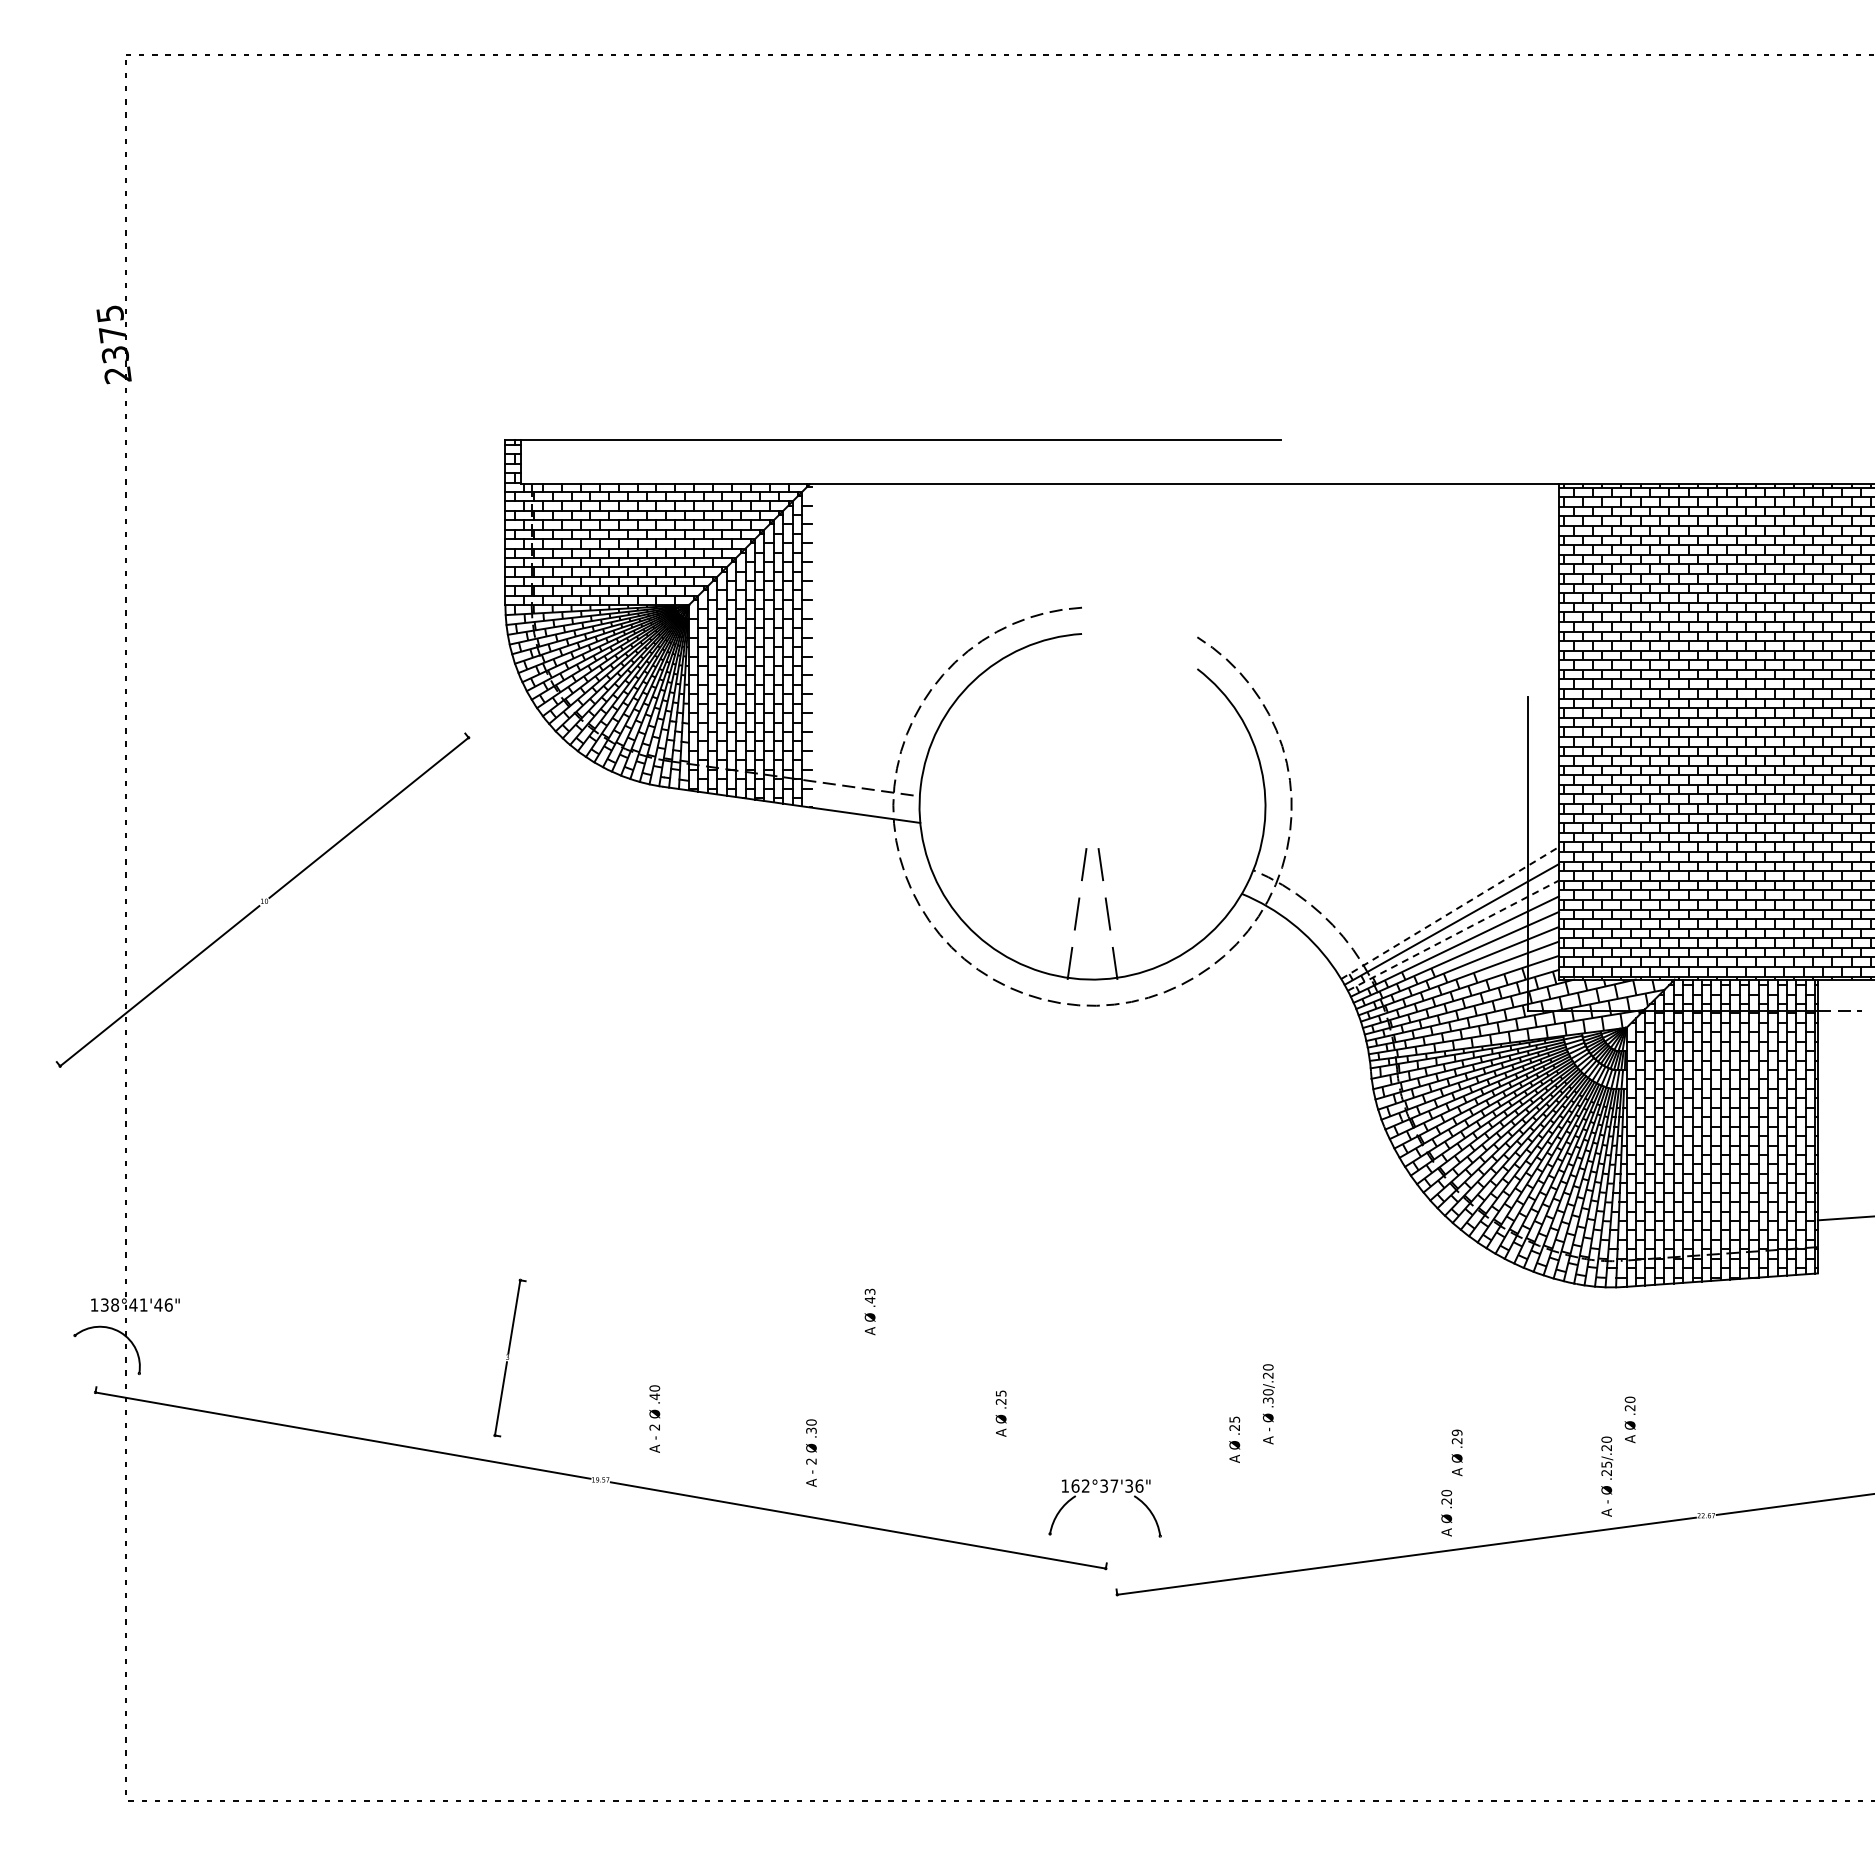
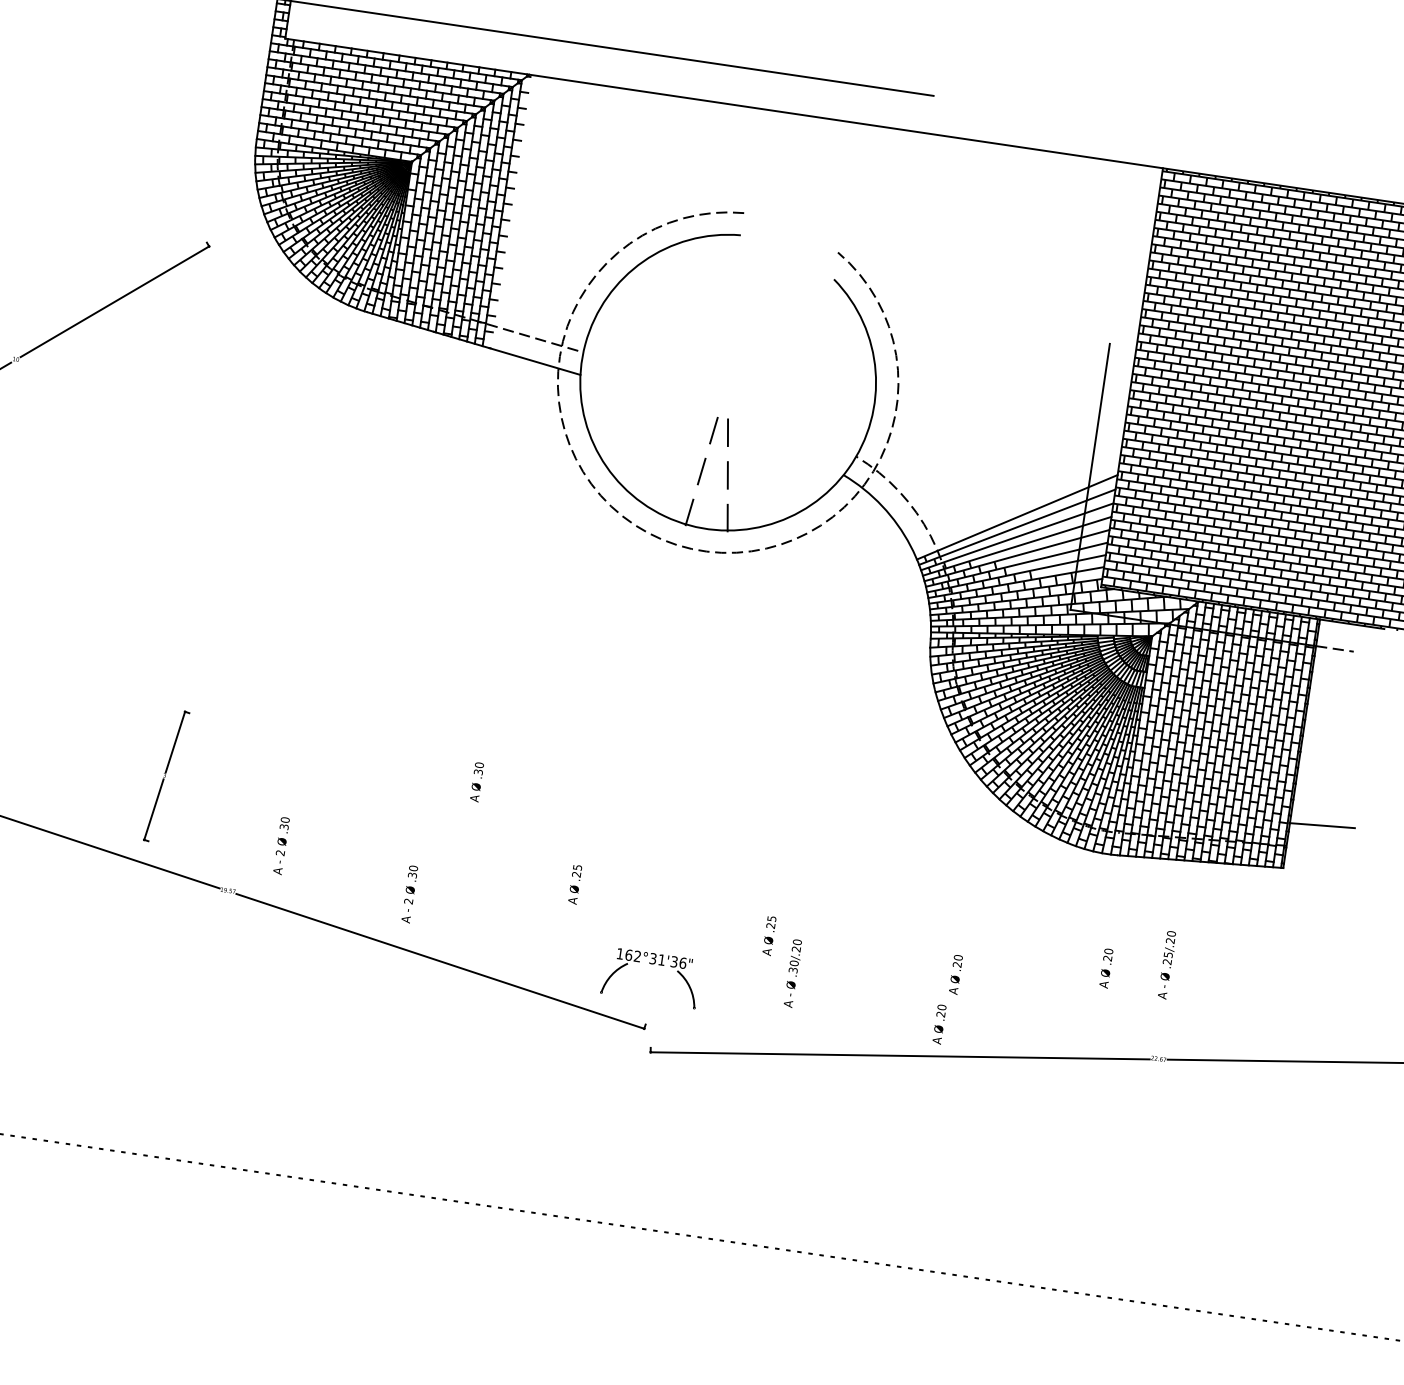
line: (1450, 912) -> (1017, 516), dashed -> solid
line: (1453, 935) -> (1017, 536), dashed -> solid
text: (869, 1295) -> (478, 768), .43 -> .30
text: (654, 1396) -> (284, 826), .40 -> .30
text: (1268, 1404) -> (792, 973), moved
text: (1457, 1432) -> (958, 957), .29 -> .20
text: (1607, 1476) -> (1167, 965), moved
text: (1114, 1485) -> (661, 959), 162°37'36" -> 162°31'36"

